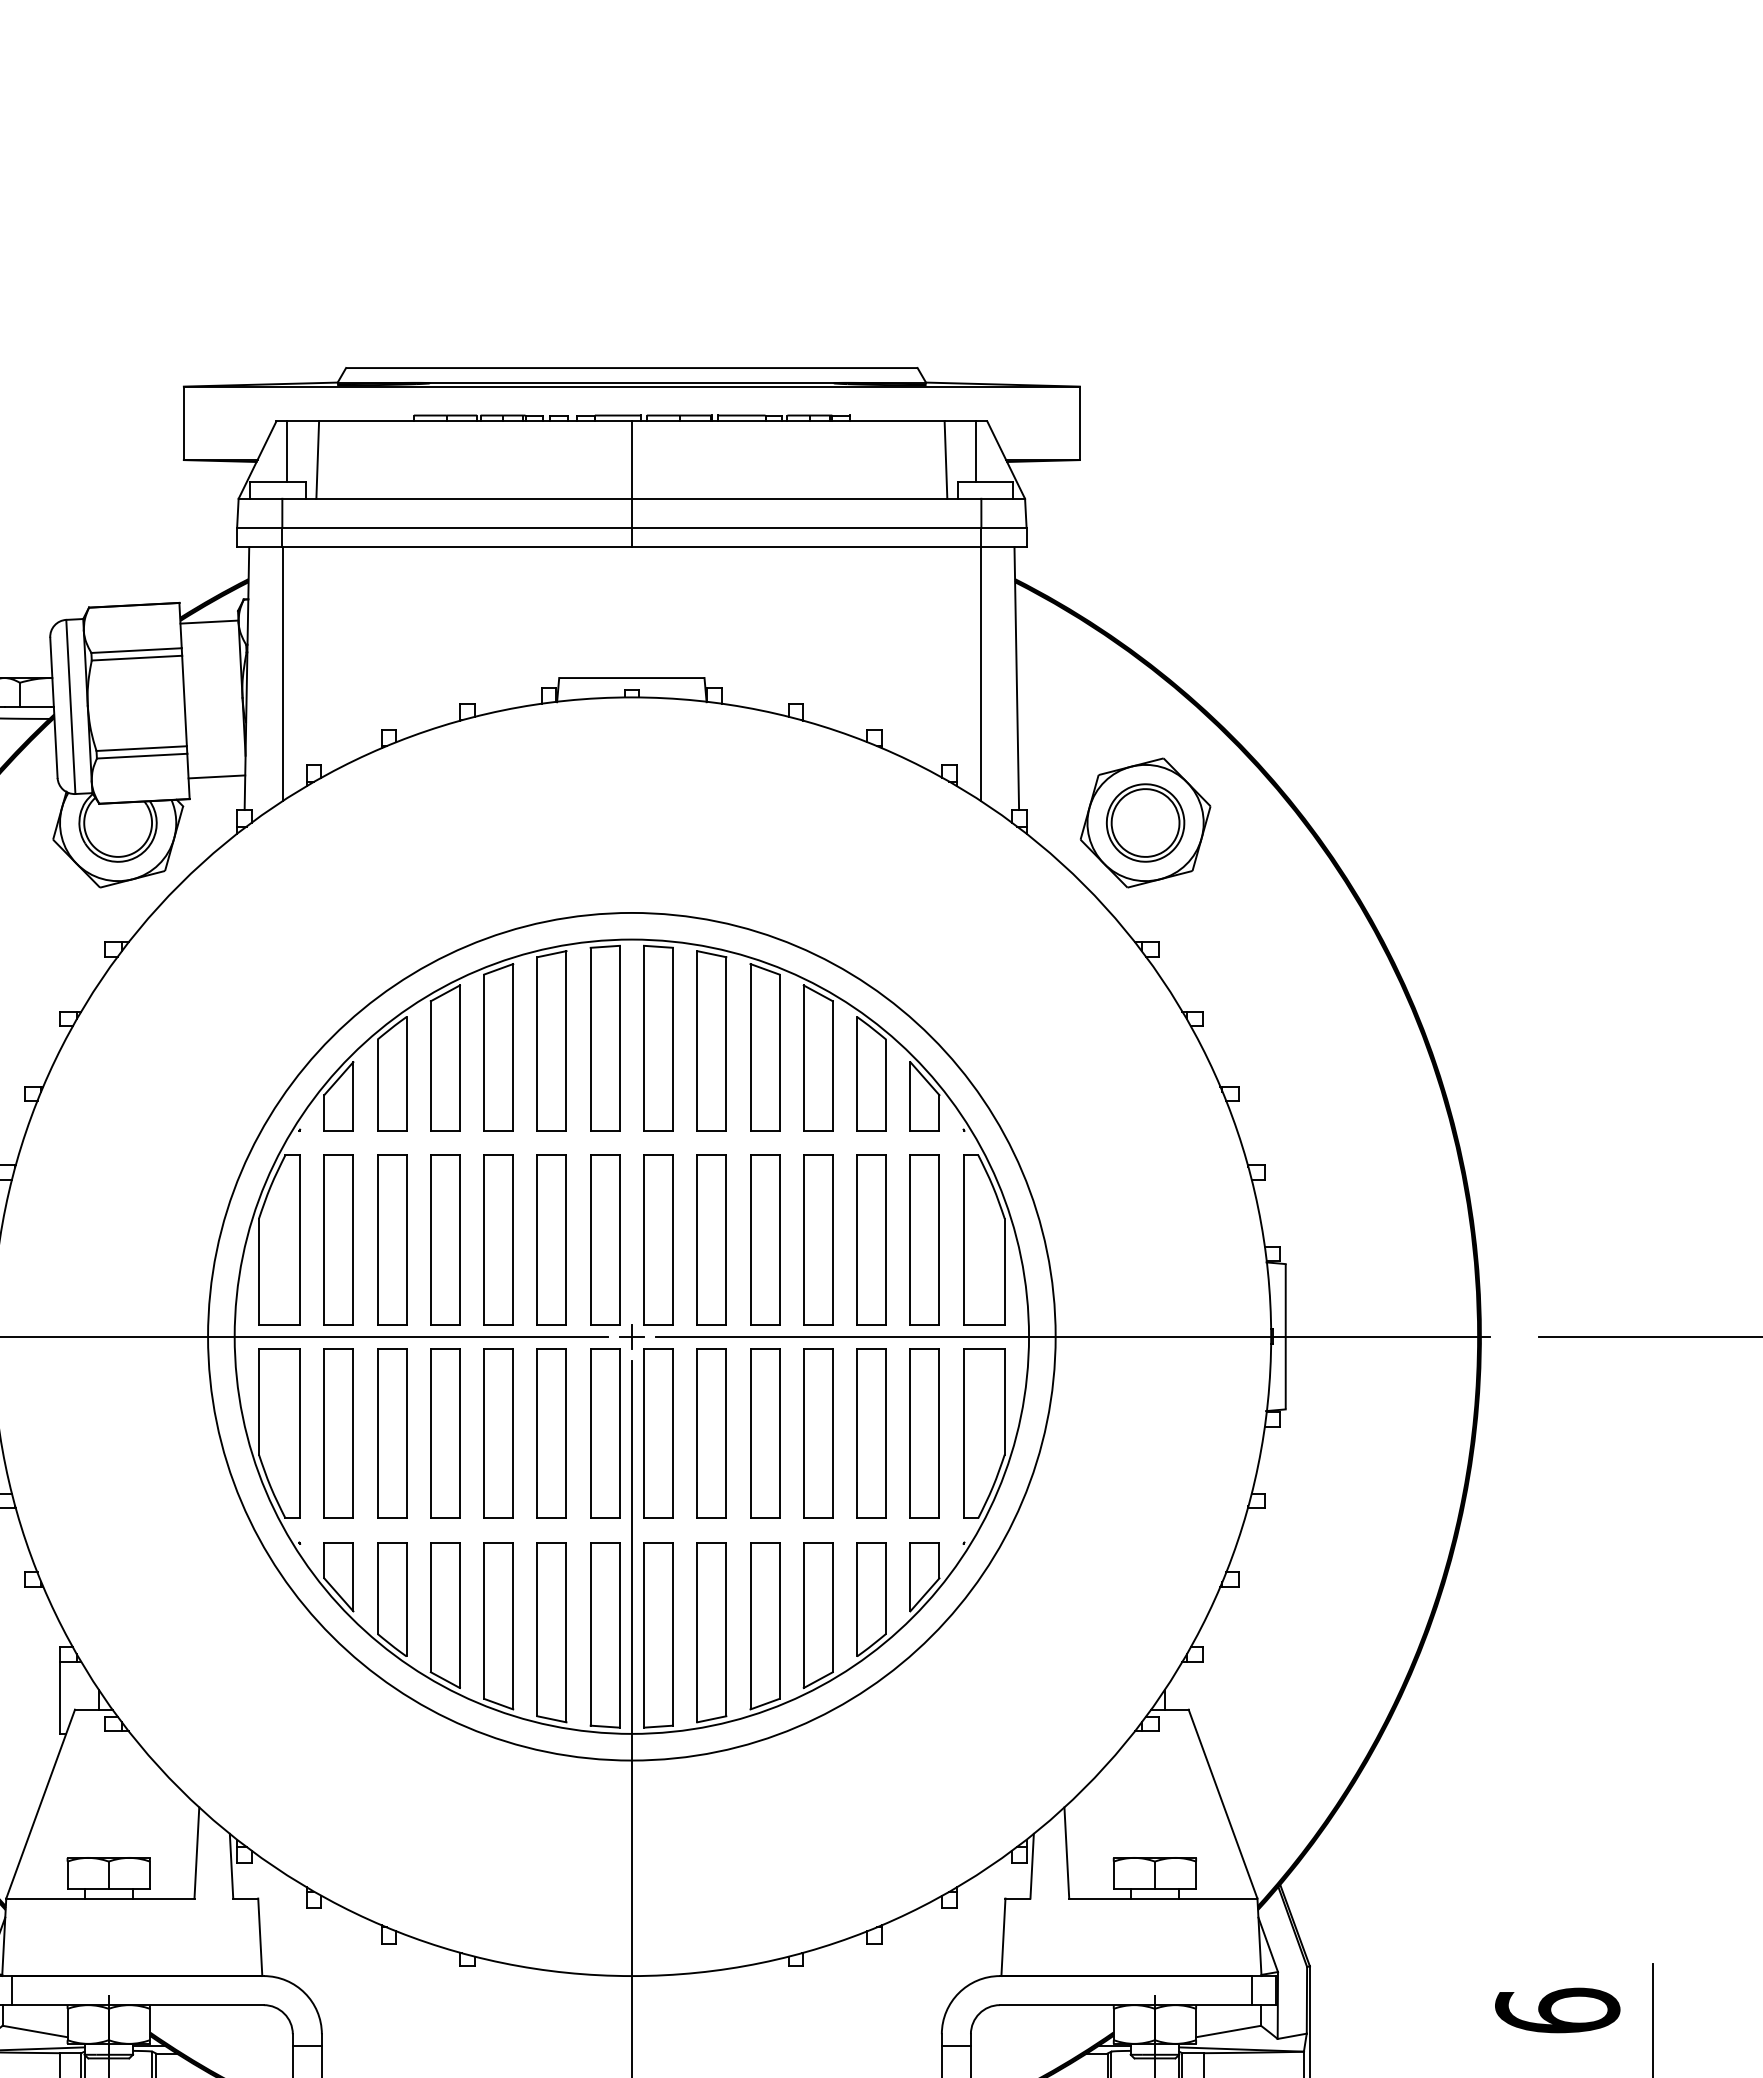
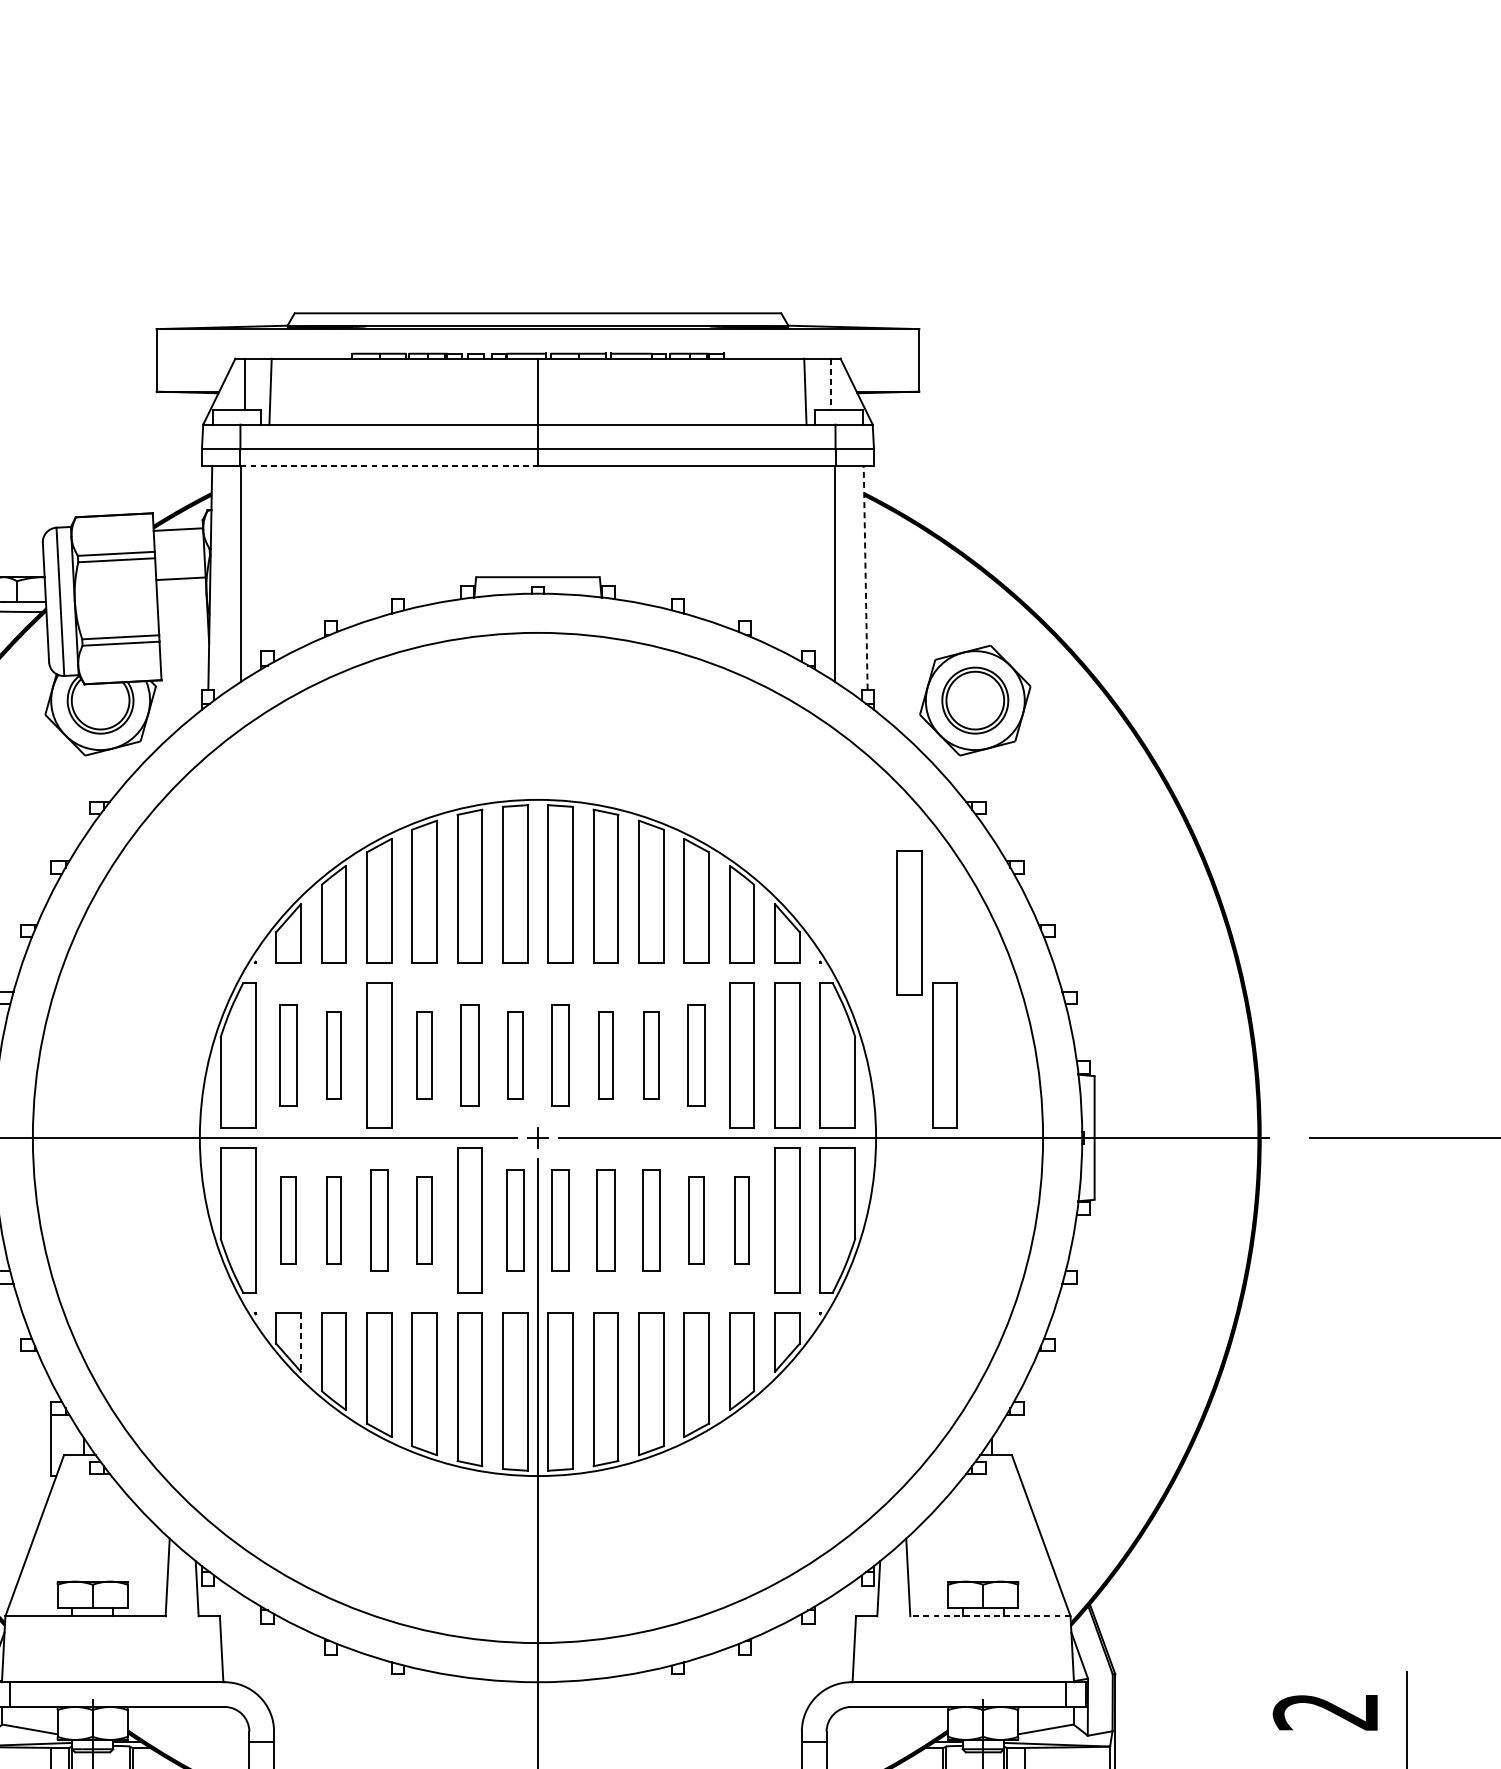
line: (976, 452) -> (831, 385), solid -> dashed
line: (457, 547) -> (389, 466), solid -> dashed
line: (1016, 678) -> (865, 577), solid -> dashed
line: (216, 776) -> (180, 578), moved
part: (1068, 1083) -> (909, 922), added
part: (338, 1239) -> (288, 1055), size x0.7
part: (392, 1239) -> (334, 1055), size x0.6
part: (498, 1239) -> (424, 1055), size x0.6
part: (551, 1239) -> (469, 1055), size x0.7
part: (605, 1239) -> (515, 1055), size x0.6
part: (658, 1239) -> (560, 1055), size x0.7
part: (711, 1239) -> (605, 1055), size x0.6
part: (765, 1239) -> (651, 1055), size x0.6
part: (818, 1239) -> (696, 1055), size x0.7
part: (1109, 1239) -> (944, 1055), added
circle: (631, 1336) -> (537, 1137), size x1.4
part: (338, 1433) -> (288, 1220), size x0.6
part: (392, 1433) -> (334, 1220), size x0.6
part: (445, 1433) -> (379, 1220), size x0.7
part: (498, 1433) -> (424, 1220), size x0.6
part: (605, 1433) -> (515, 1220), size x0.7
part: (658, 1433) -> (560, 1220), size x0.7
part: (711, 1433) -> (605, 1220), size x0.7
part: (765, 1433) -> (651, 1220), size x0.7
part: (818, 1433) -> (696, 1220), size x0.6
part: (871, 1433) -> (741, 1220), size x0.6
line: (353, 1577) -> (301, 1342), solid -> dashed
line: (1162, 1898) -> (989, 1616), solid -> dashed
text: (1557, 2010) -> (1325, 1711), 6 -> 2

